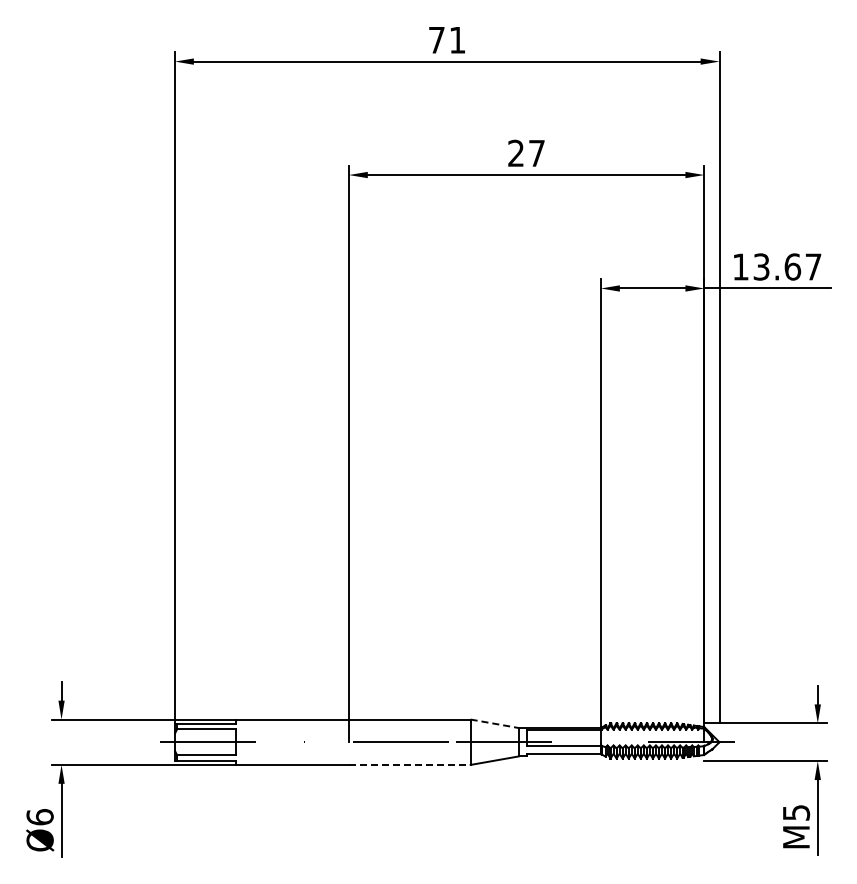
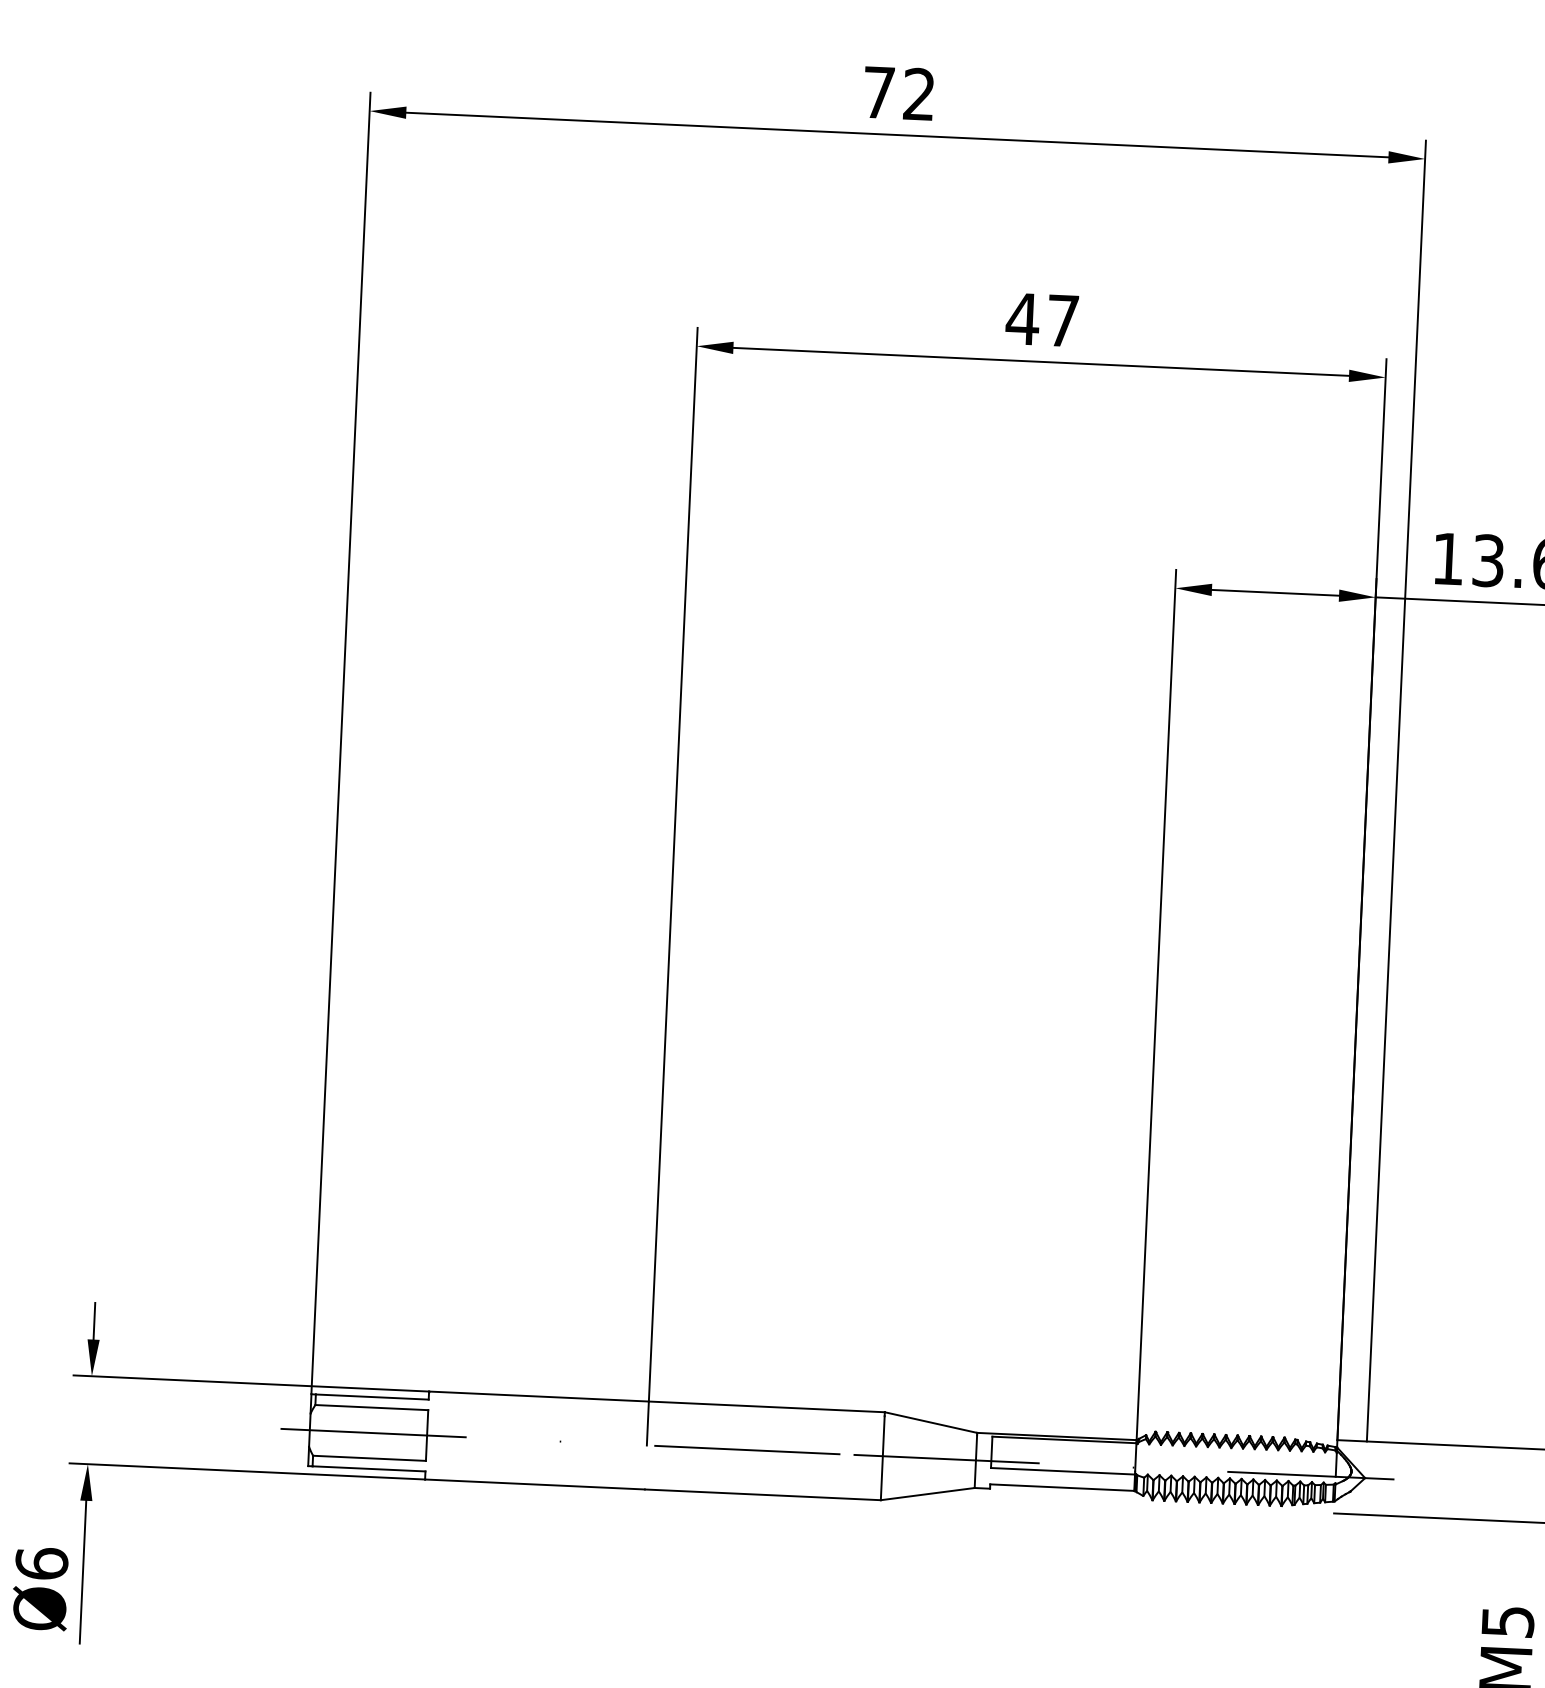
text: (456, 39) -> (917, 92), 71 -> 72
text: (515, 152) -> (1021, 317), 27 -> 47
line: (495, 723) -> (932, 1422), dashed -> solid
line: (409, 764) -> (762, 1493), dashed -> solid

